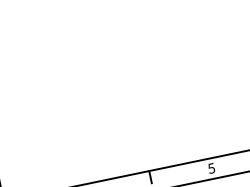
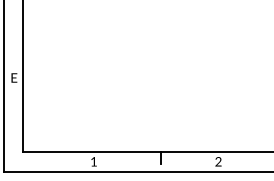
text: (211, 168) -> (218, 161), 5 -> 2

